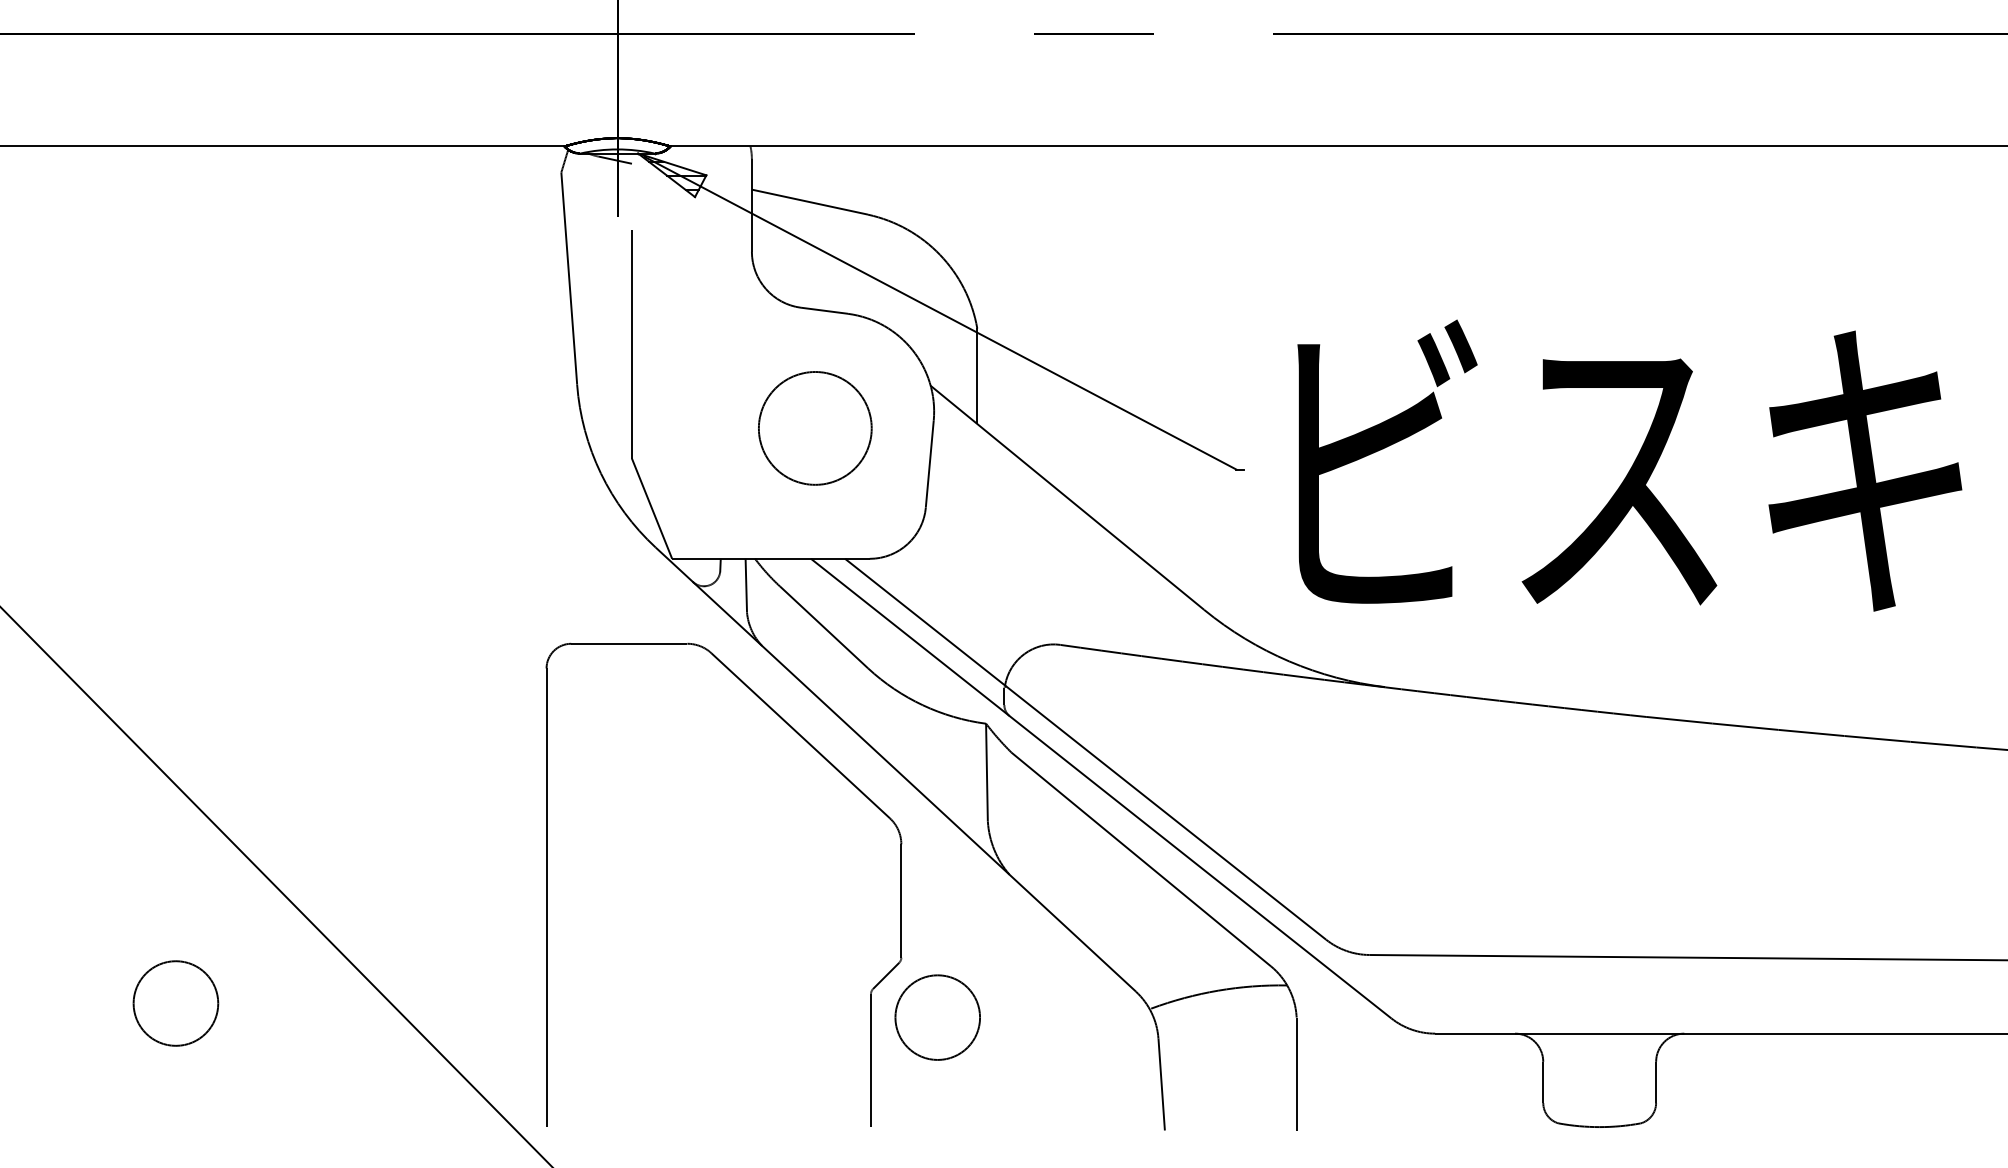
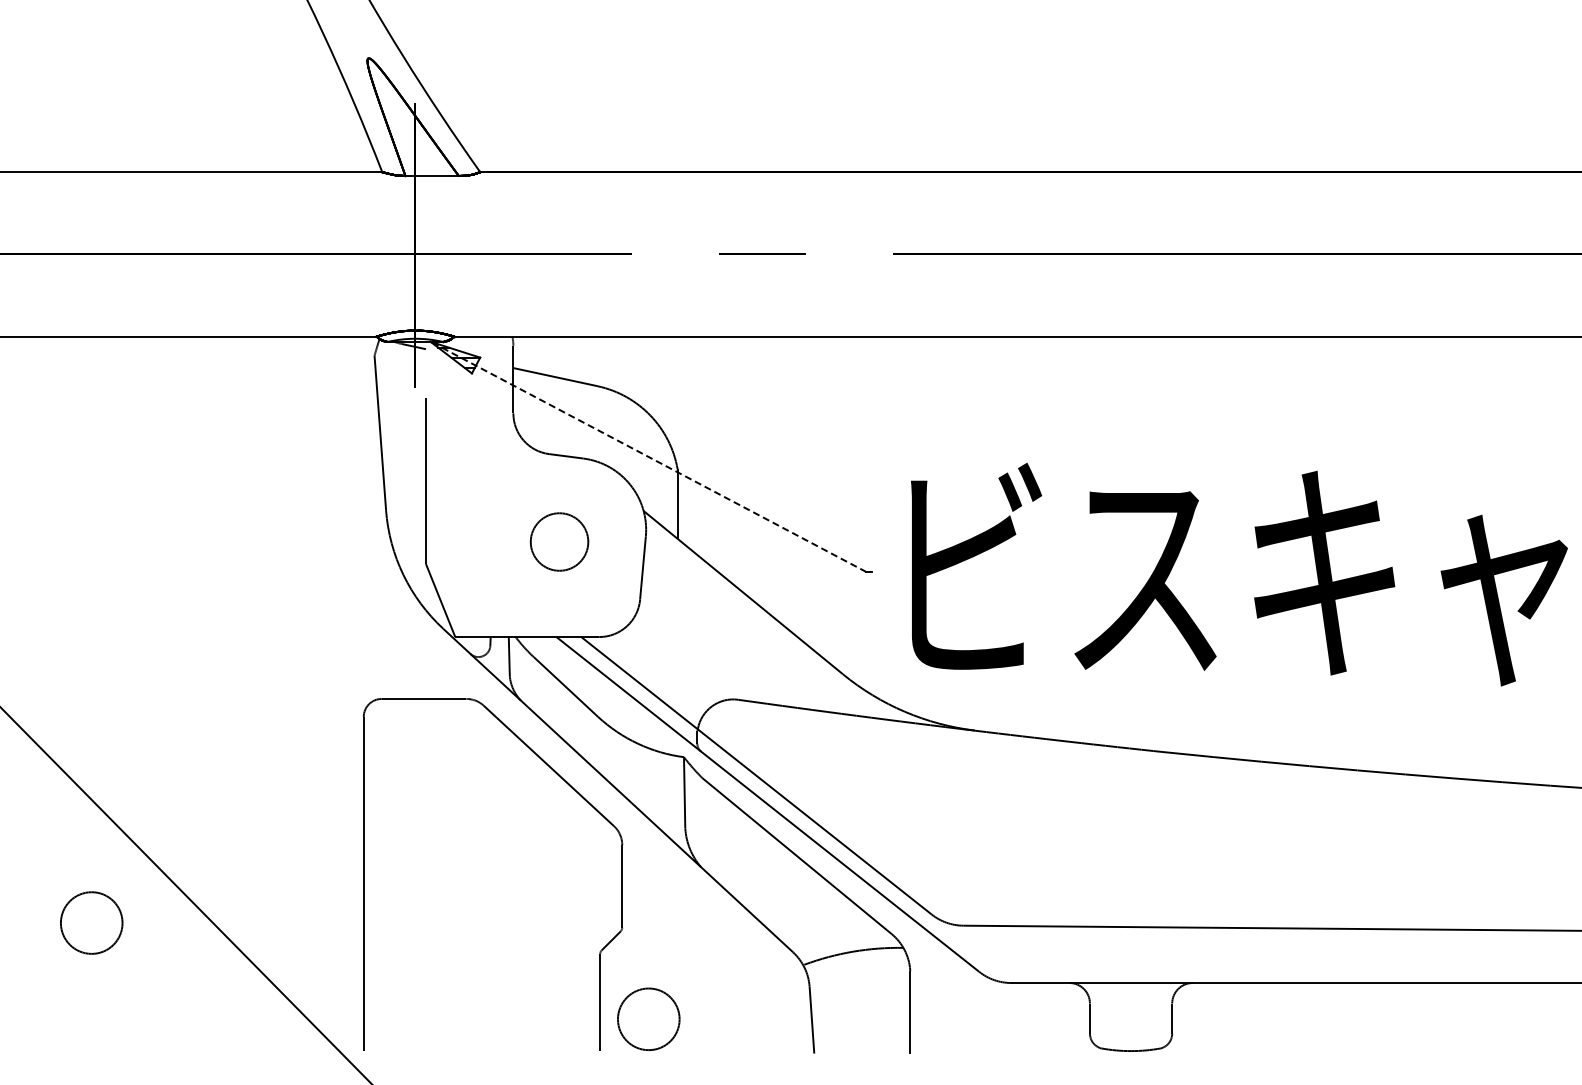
line: (940, 313) -> (650, 458), solid -> dashed
part: (815, 427) -> (559, 541), size x0.7
part: (175, 1002) -> (91, 922), moved
part: (937, 1016) -> (648, 1018), moved

